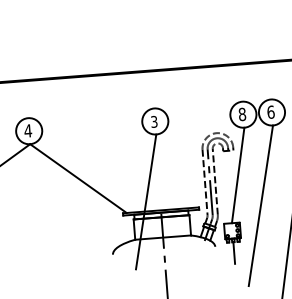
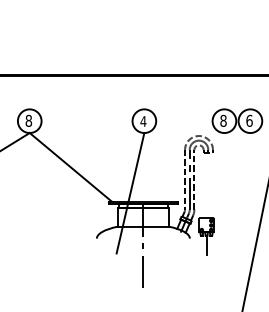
text: (154, 121) -> (143, 121), 3 -> 4
text: (27, 130) -> (28, 120), 4 -> 8
line: (238, 175) -> (215, 175), removed
line: (260, 205) -> (233, 204), removed

